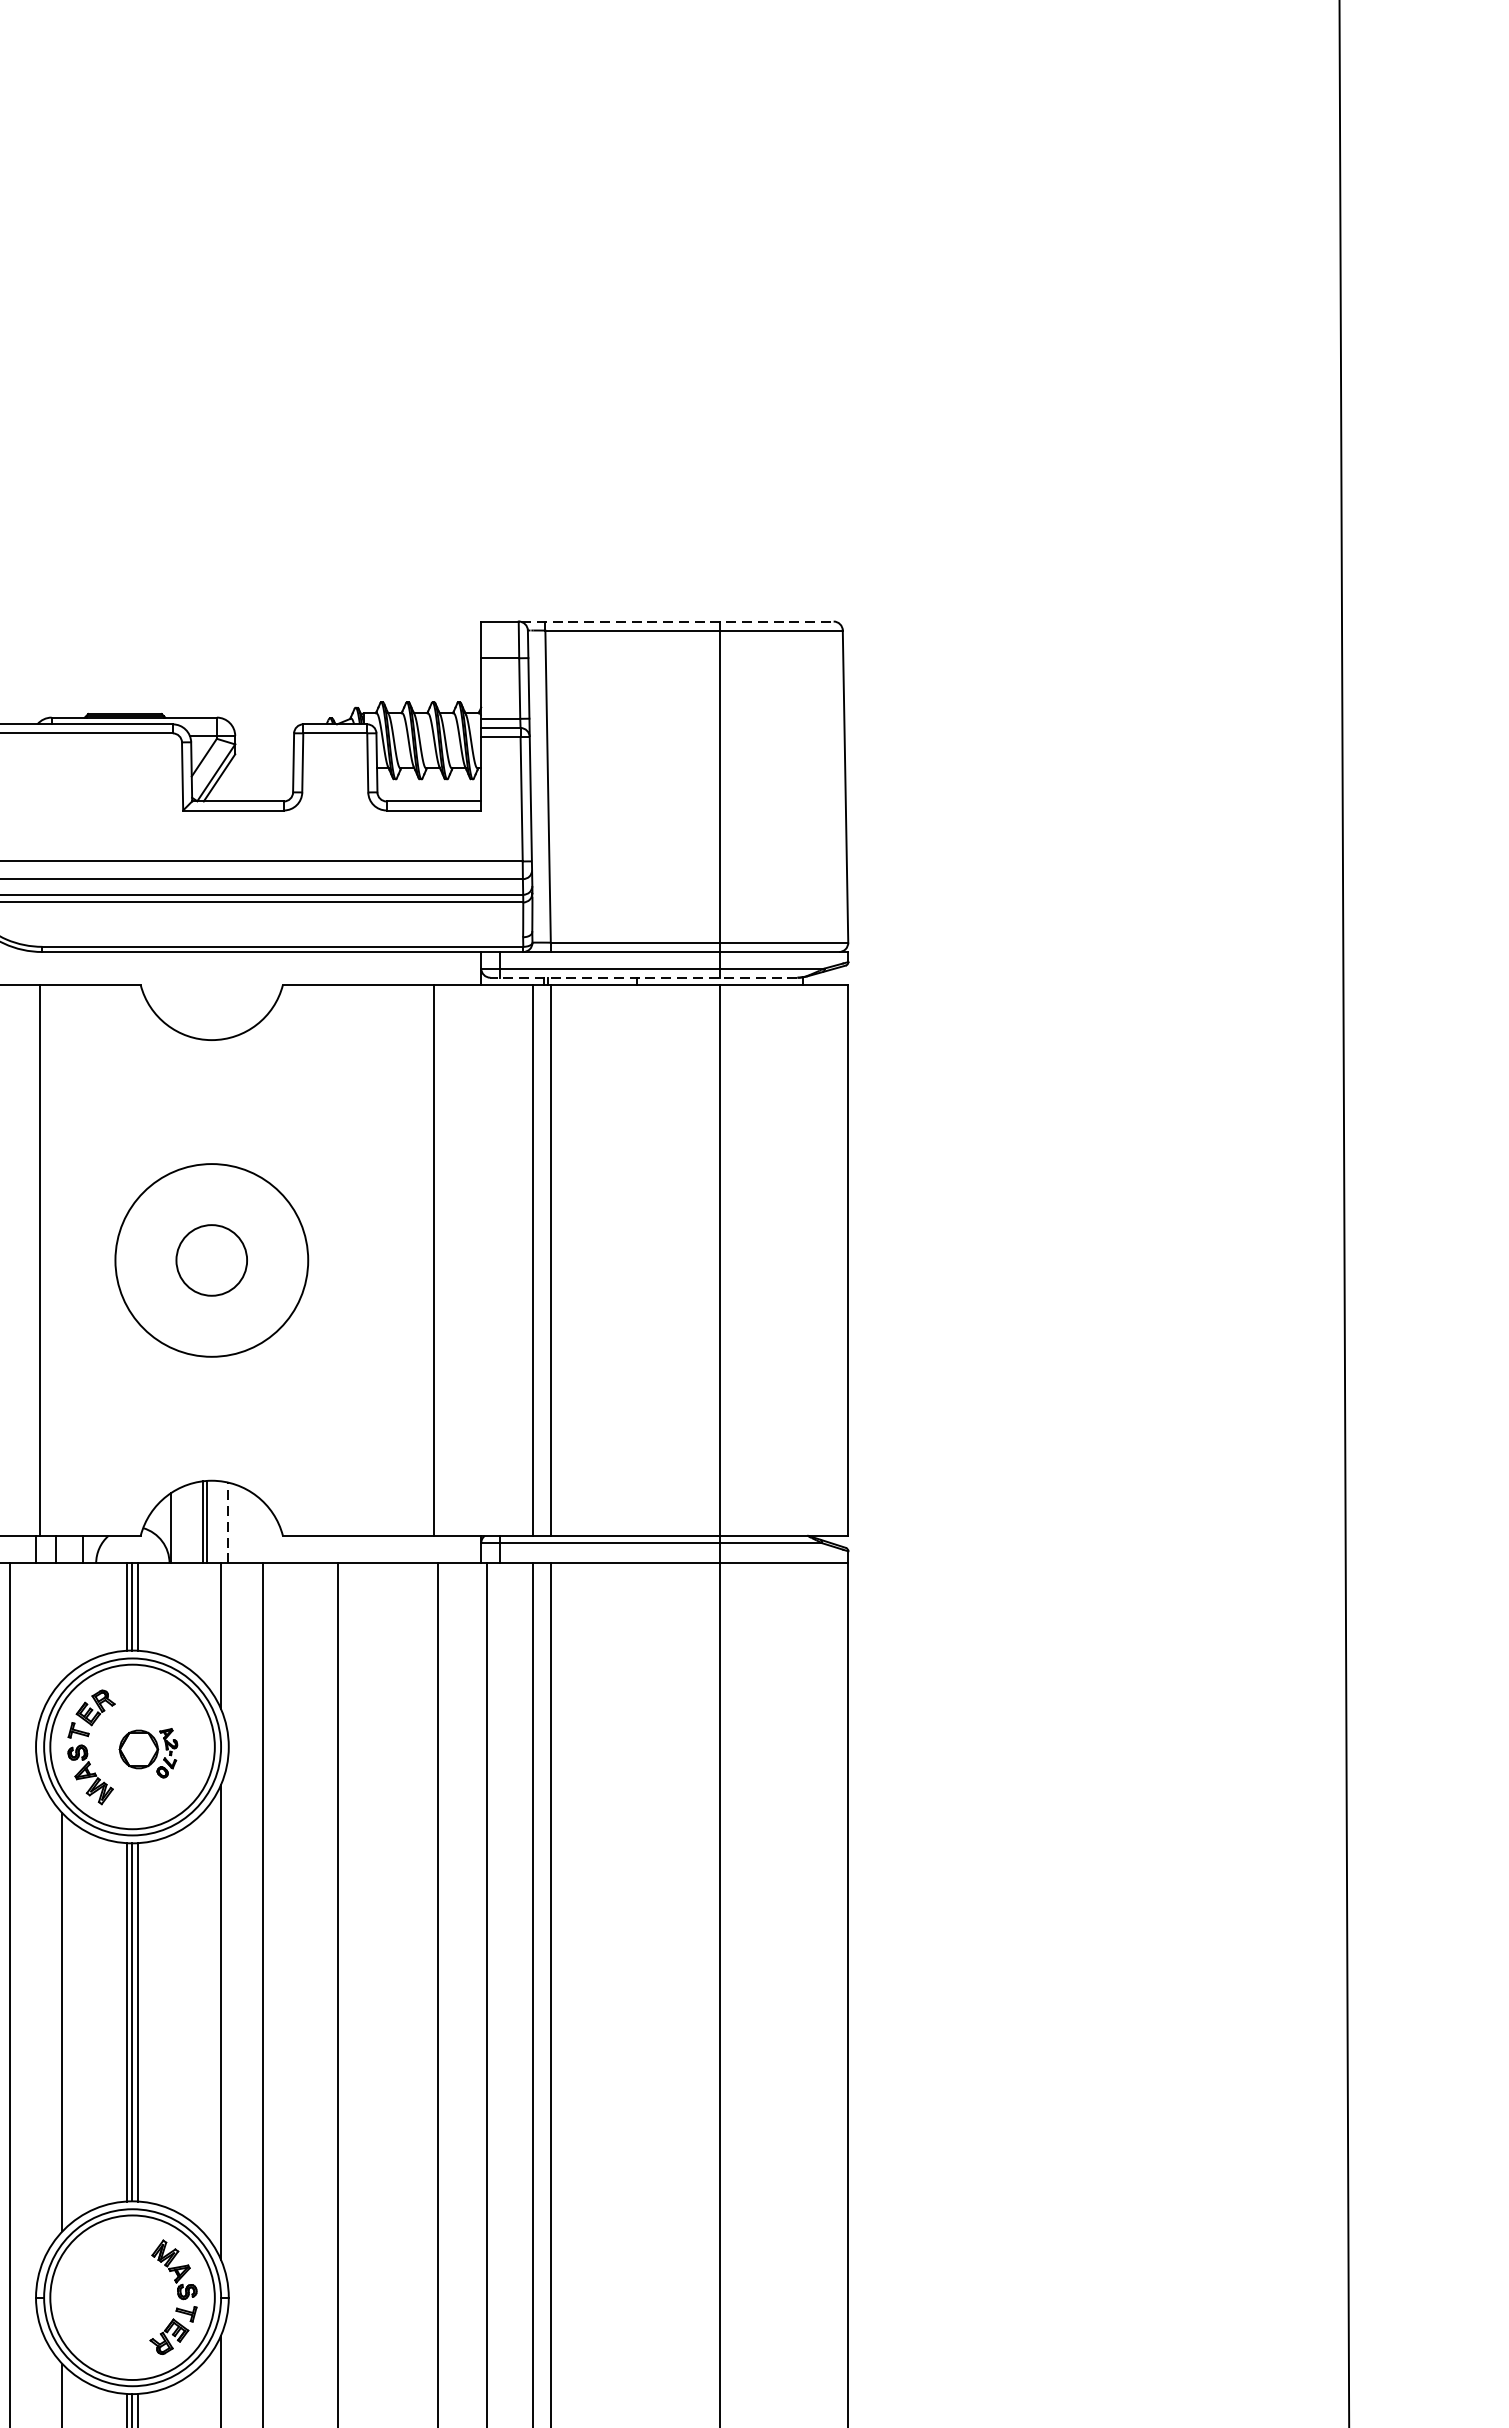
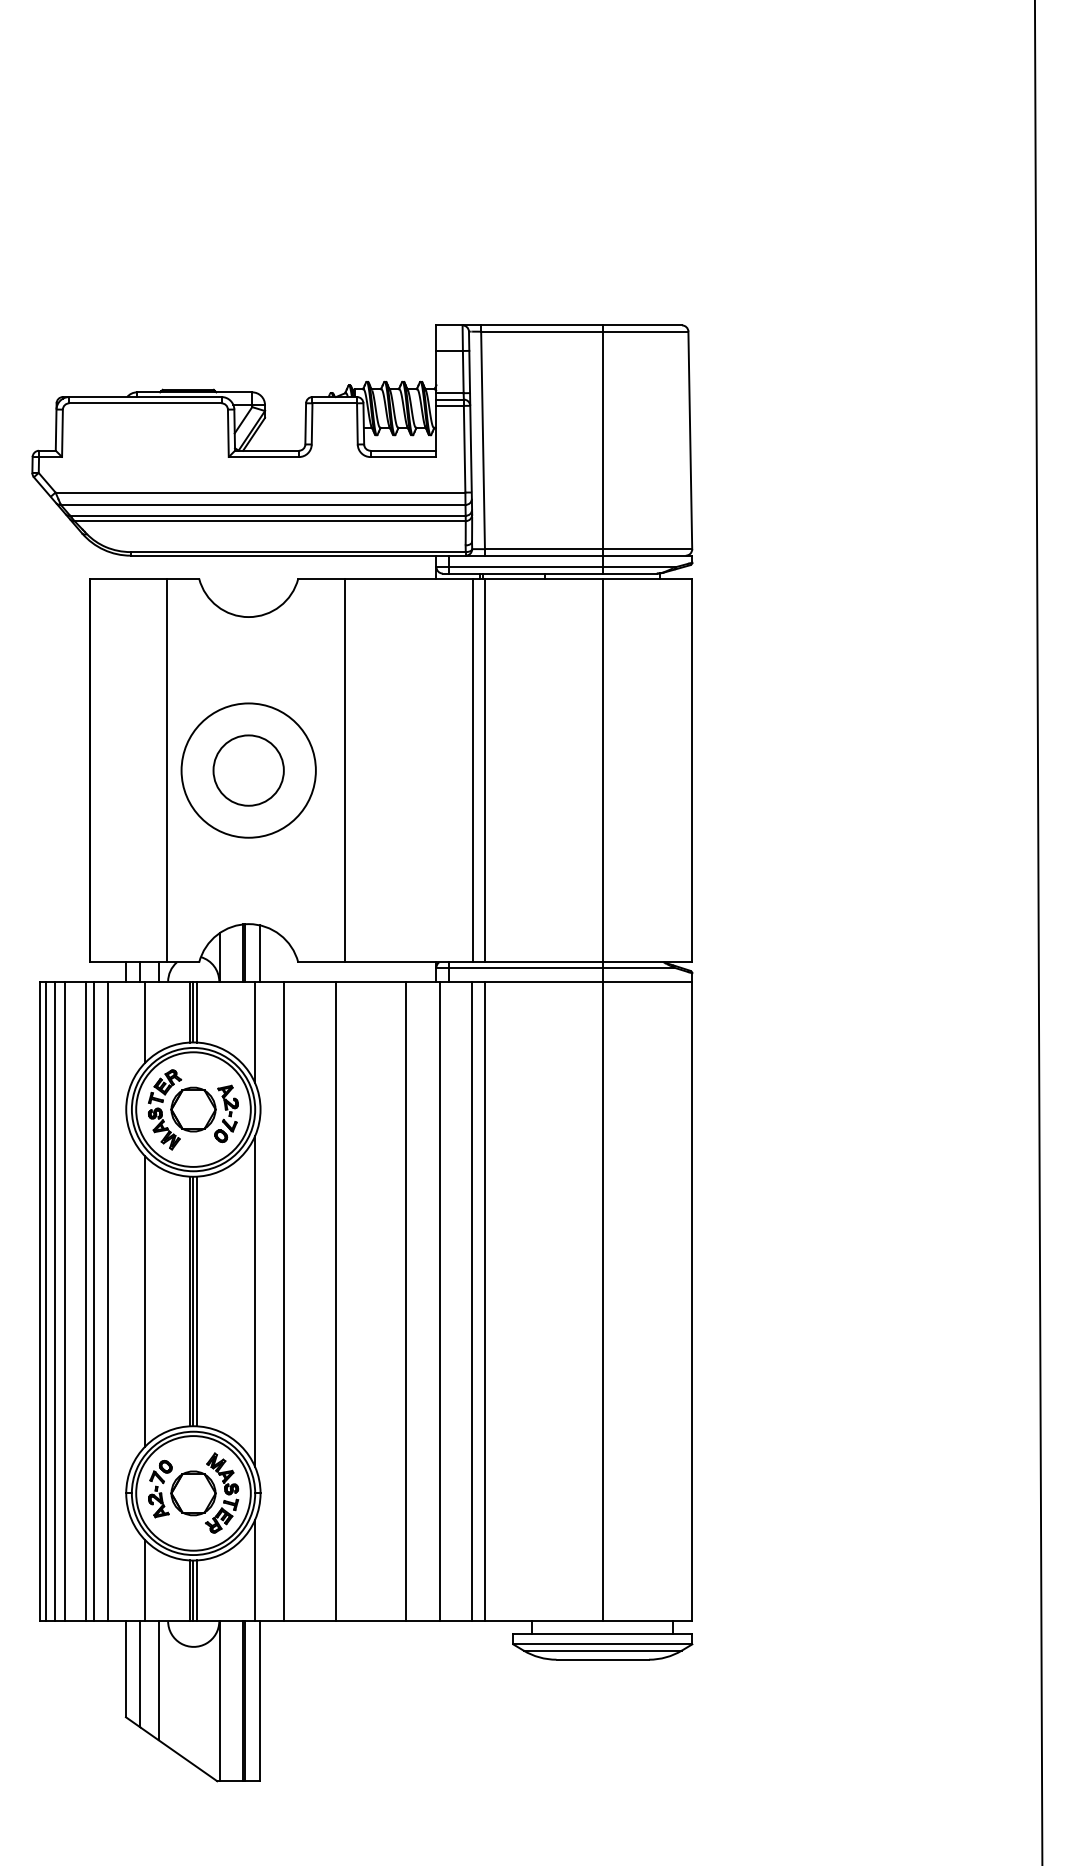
line: (677, 621) -> (573, 325), dashed -> solid
line: (643, 977) -> (549, 573), dashed -> solid
line: (39, 1260) -> (166, 770), moved
circle: (211, 1260) -> (248, 770), size x1.43
line: (433, 1260) -> (344, 770), moved
line: (228, 1522) -> (260, 953), dashed -> solid
line: (62, 1621) -> (144, 1022), added
part: (148, 1752) -> (204, 1113), size x1.67
part: (116, 2292) -> (182, 1489), added

